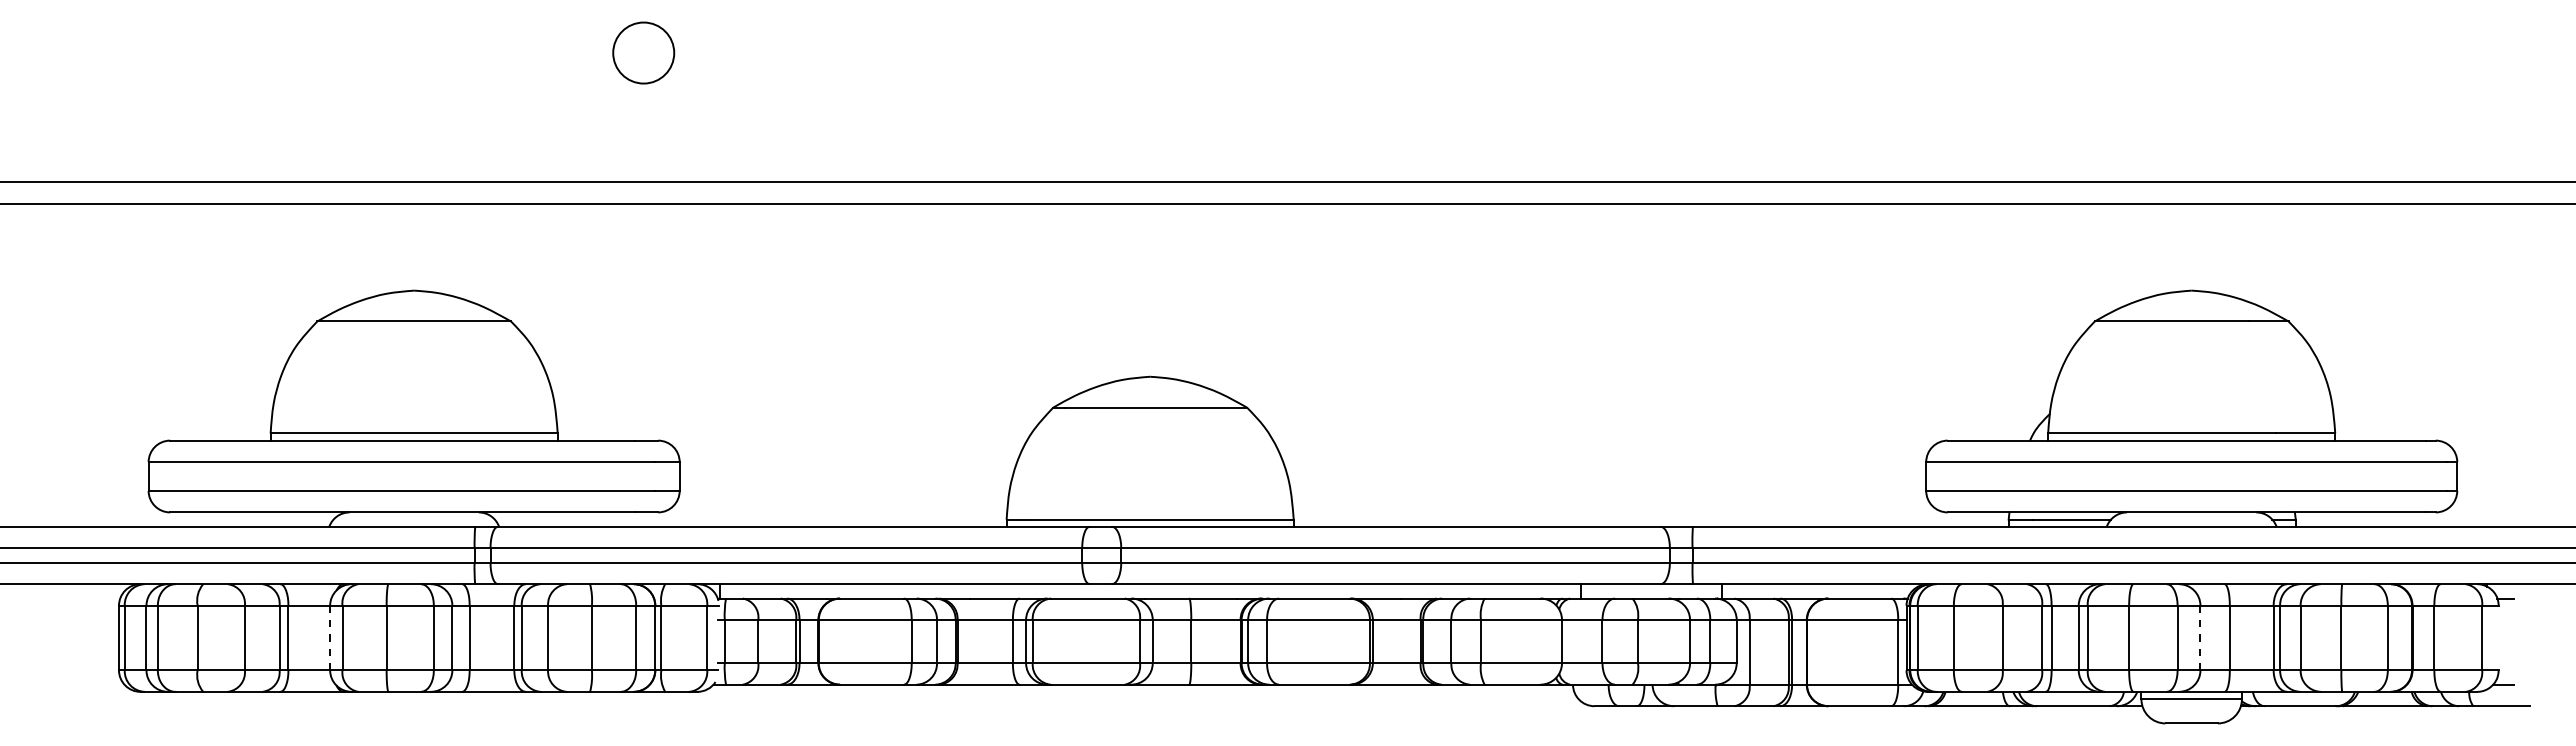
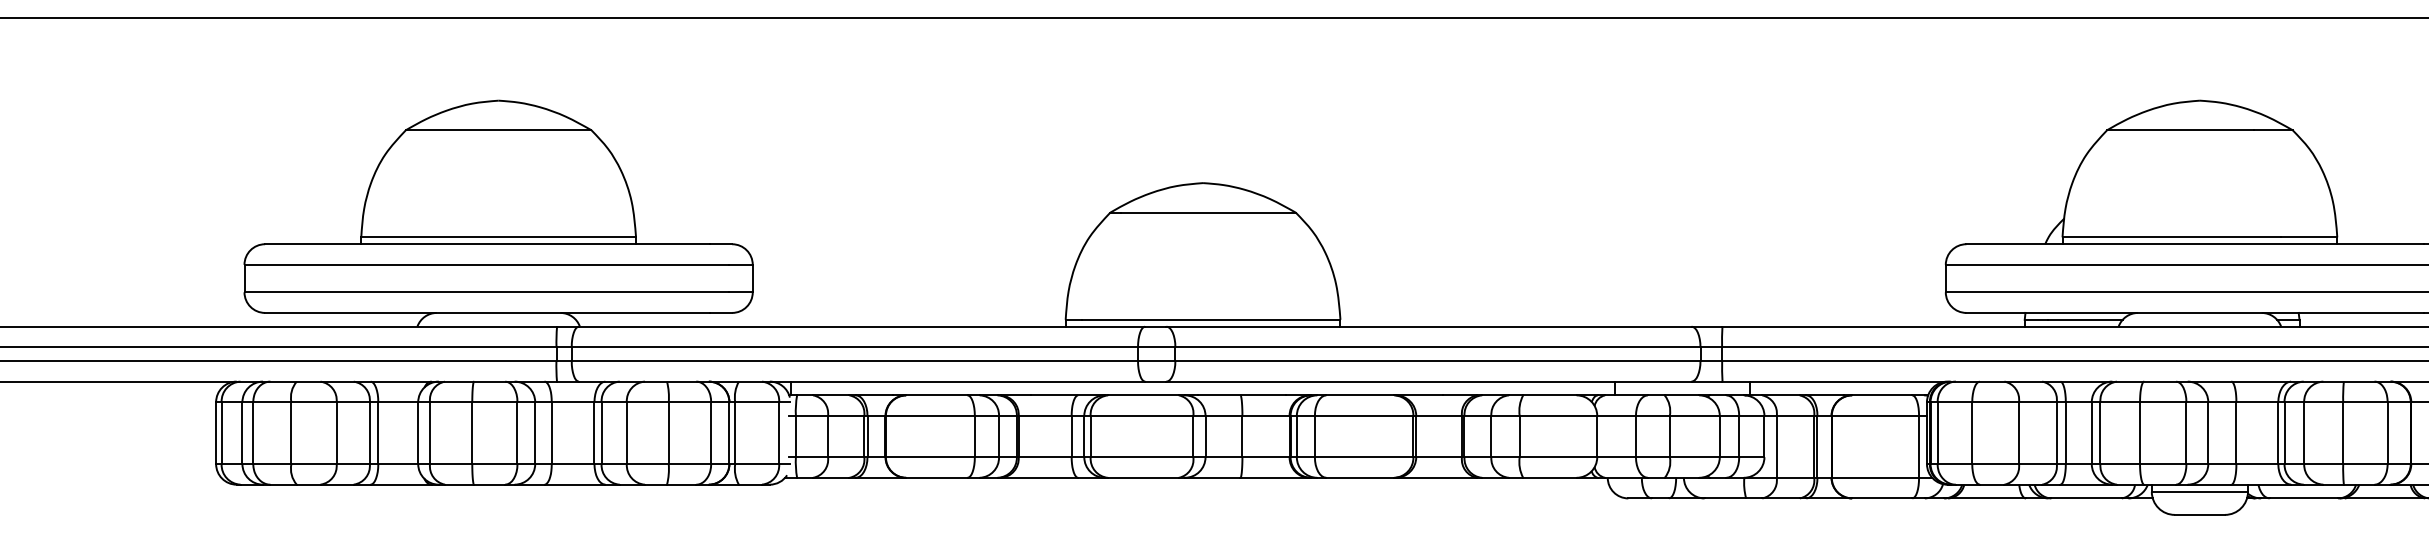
line: (2200, 637) -> (2208, 432), dashed -> solid
line: (330, 638) -> (418, 433), dashed -> solid

